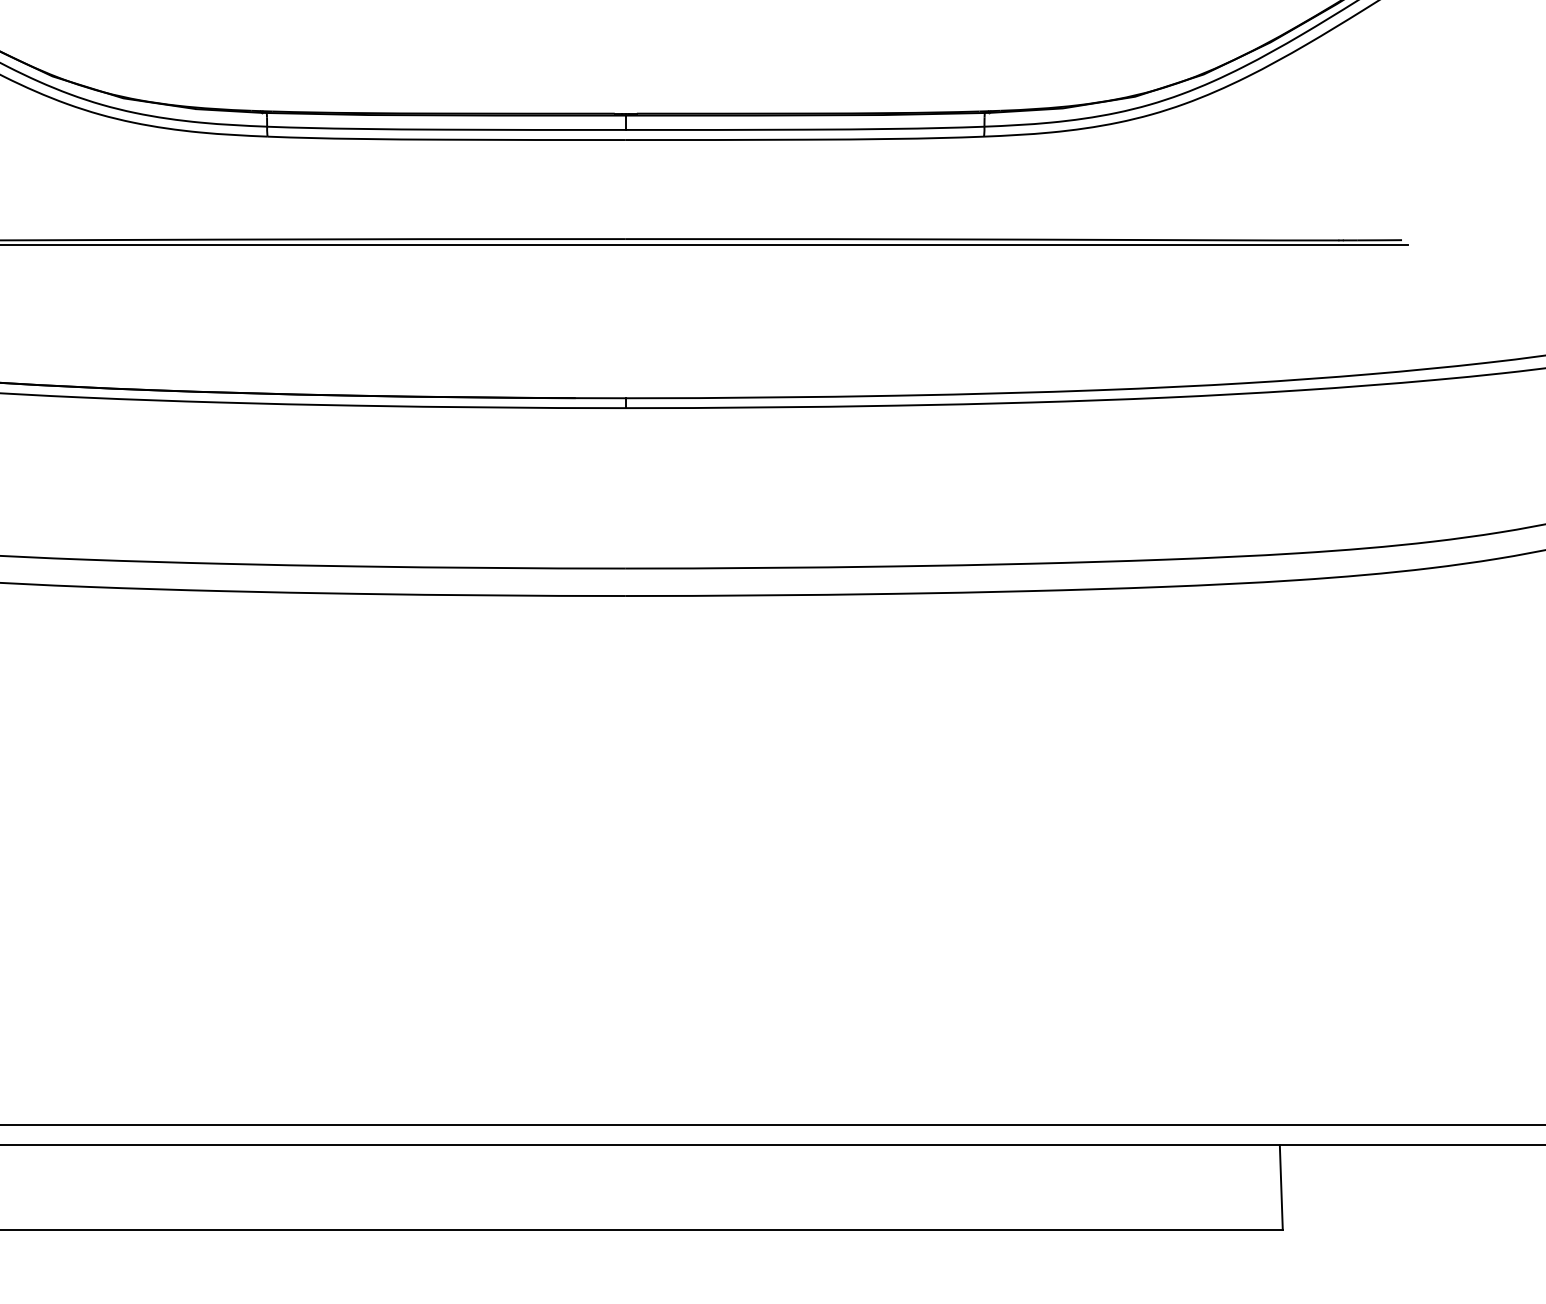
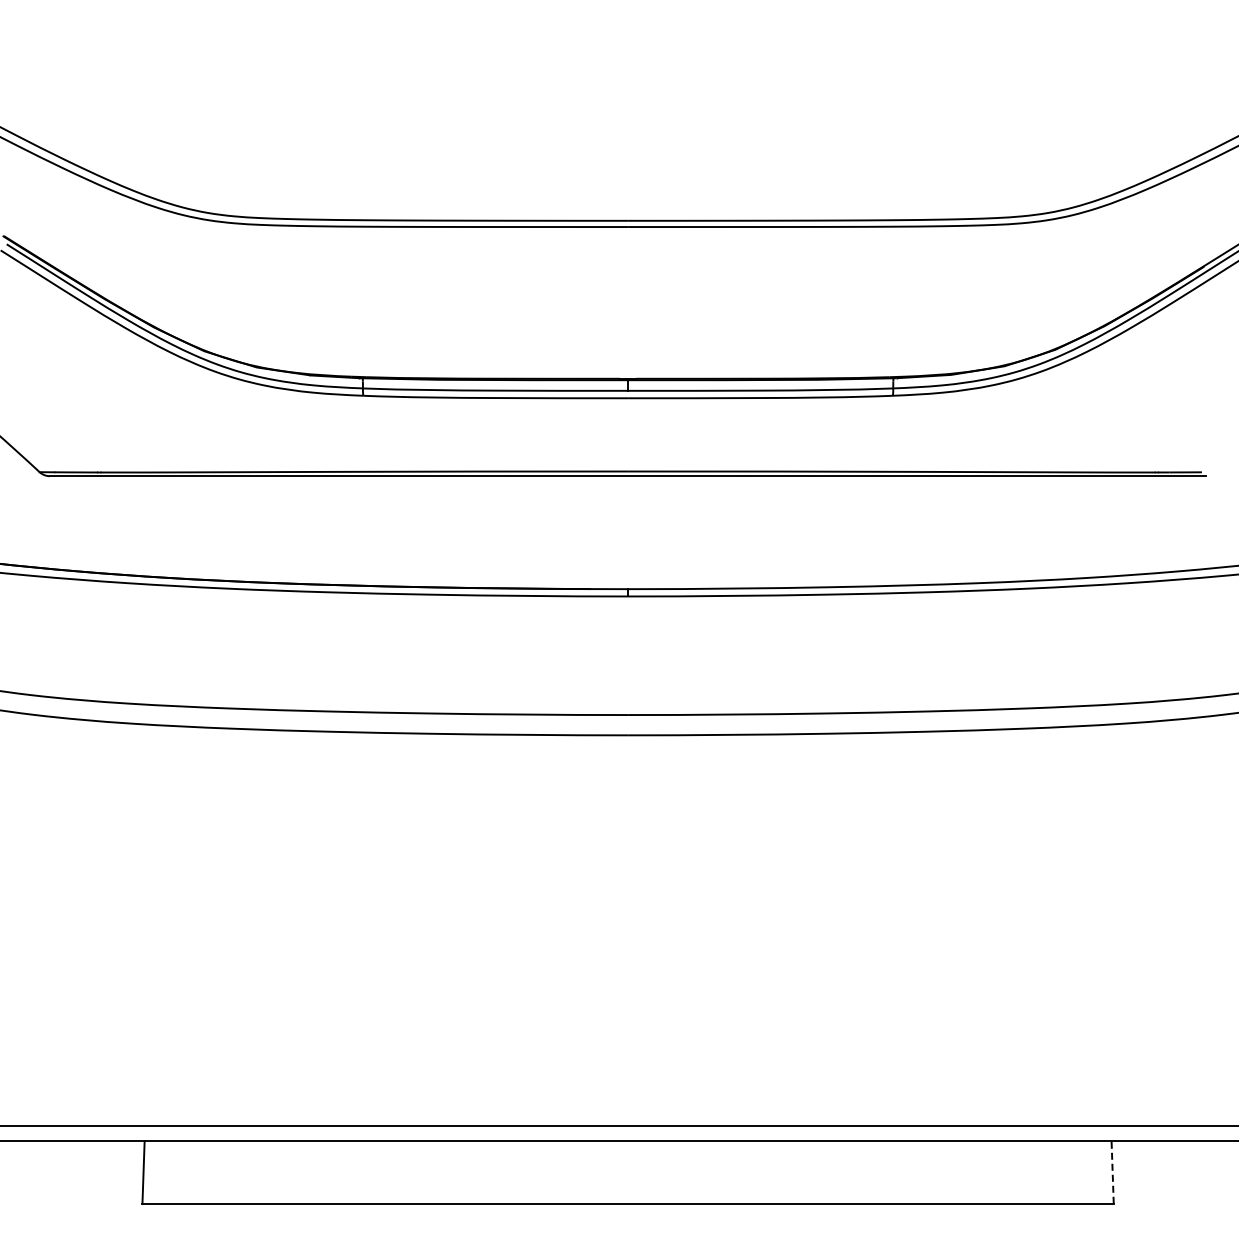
line: (1281, 1187) -> (1112, 1172), solid -> dashed

